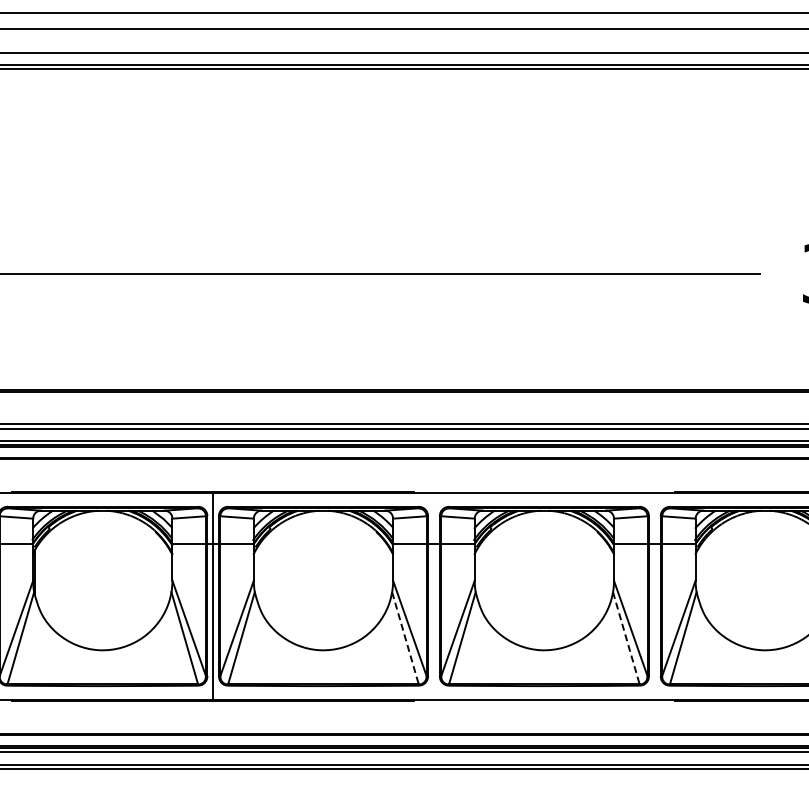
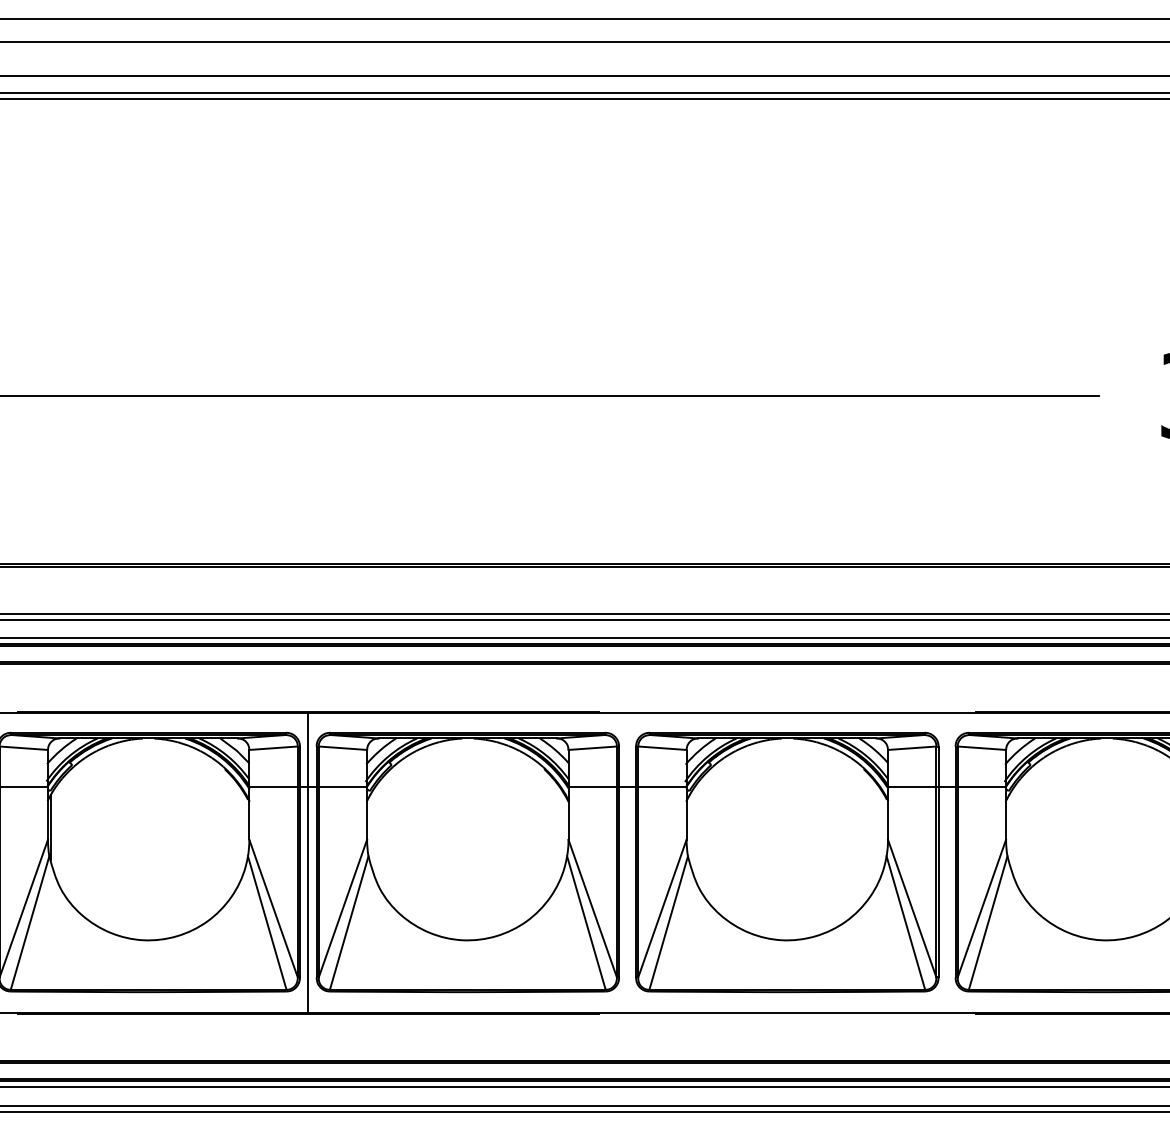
line: (405, 638) -> (586, 923), dashed -> solid
line: (626, 638) -> (906, 923), dashed -> solid

